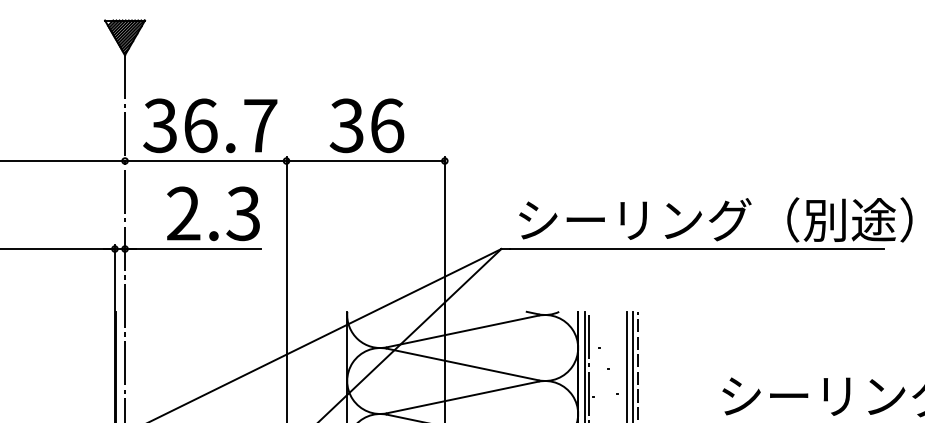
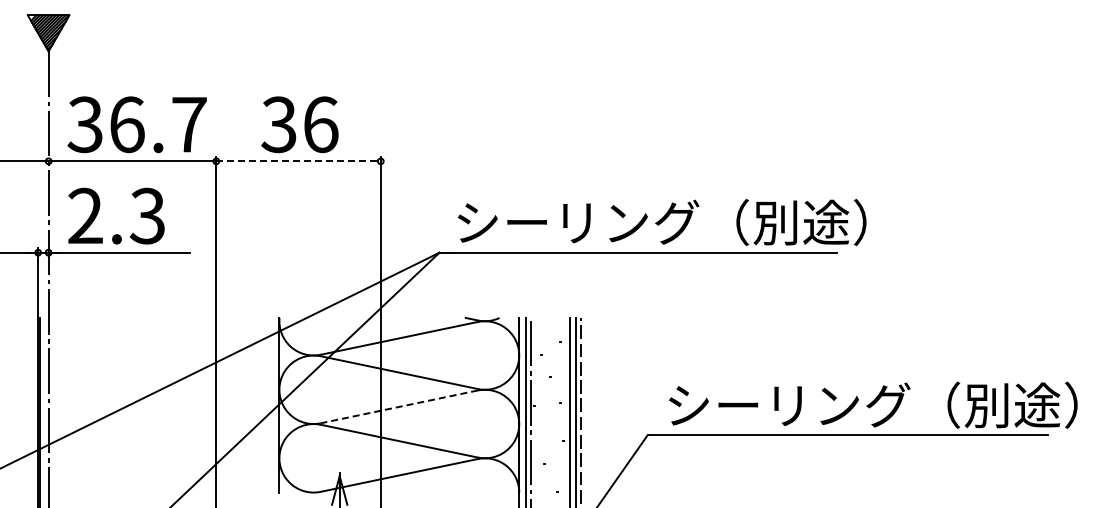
line: (366, 161) -> (299, 161), solid -> dashed
text: (213, 213) -> (116, 215), moved
line: (461, 398) -> (398, 407), solid -> dashed

